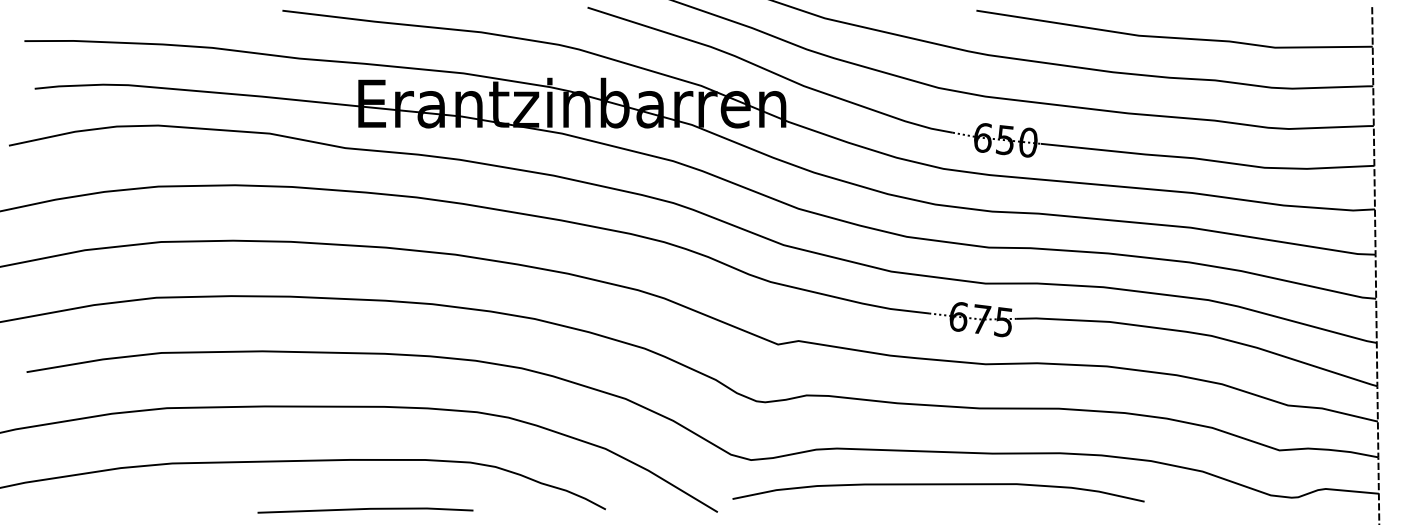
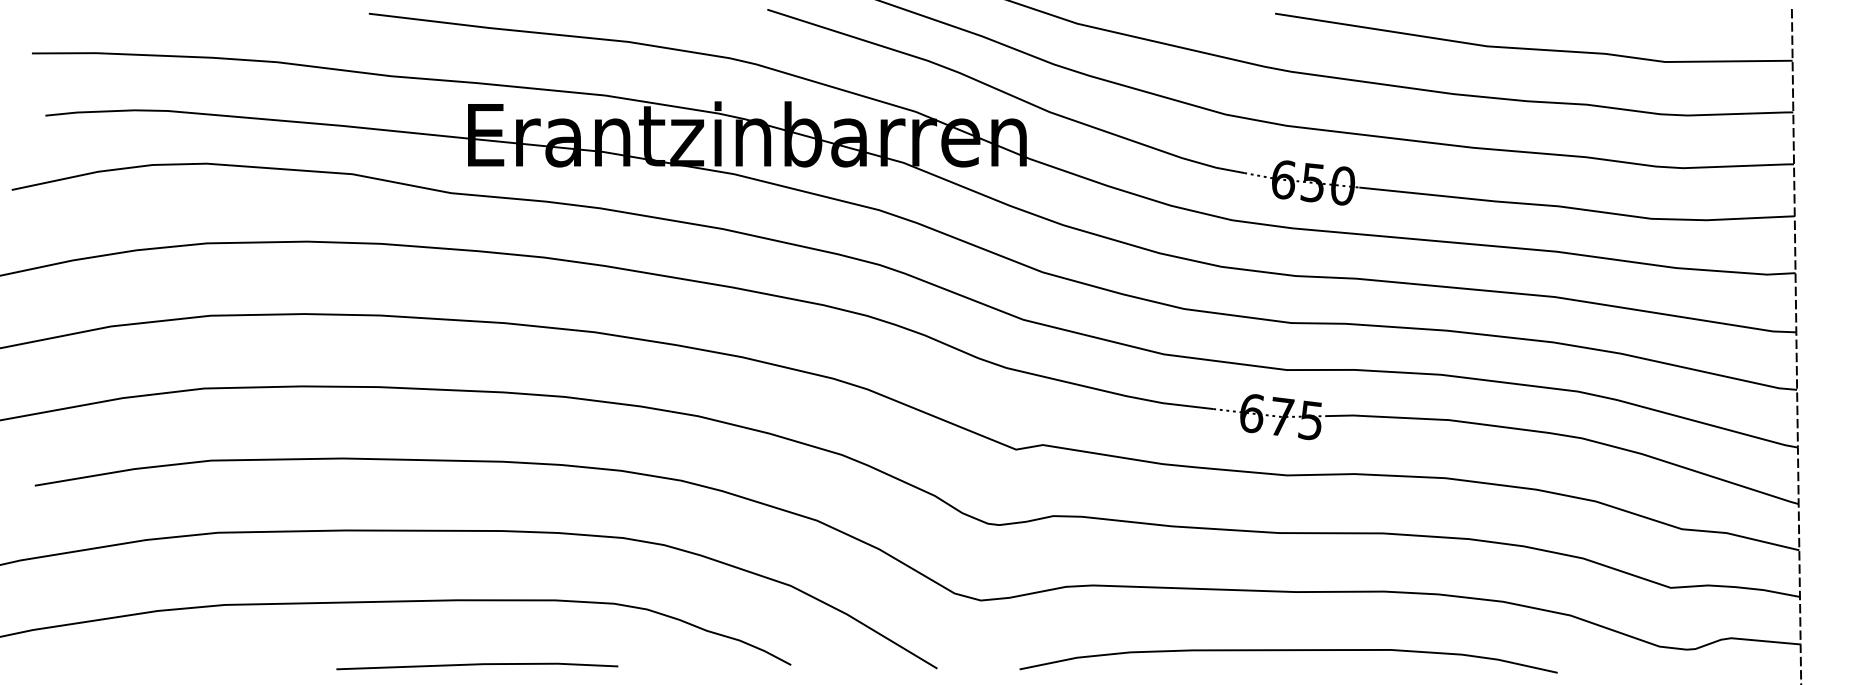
curve: (938, 485) -> (1288, 651), moved

